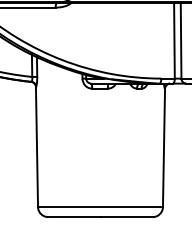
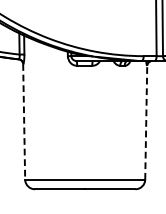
line: (37, 147) -> (24, 122), solid -> dashed
line: (164, 147) -> (146, 122), solid -> dashed

